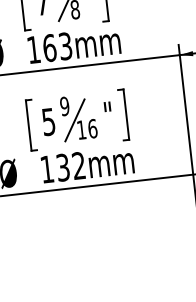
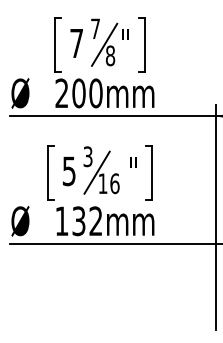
text: (49, 48) -> (78, 93), 163mm -> 200mm
text: (64, 106) -> (87, 156), 9 -> 3

